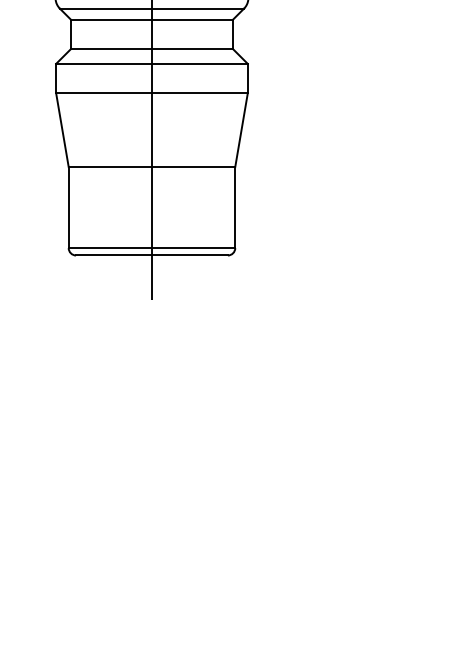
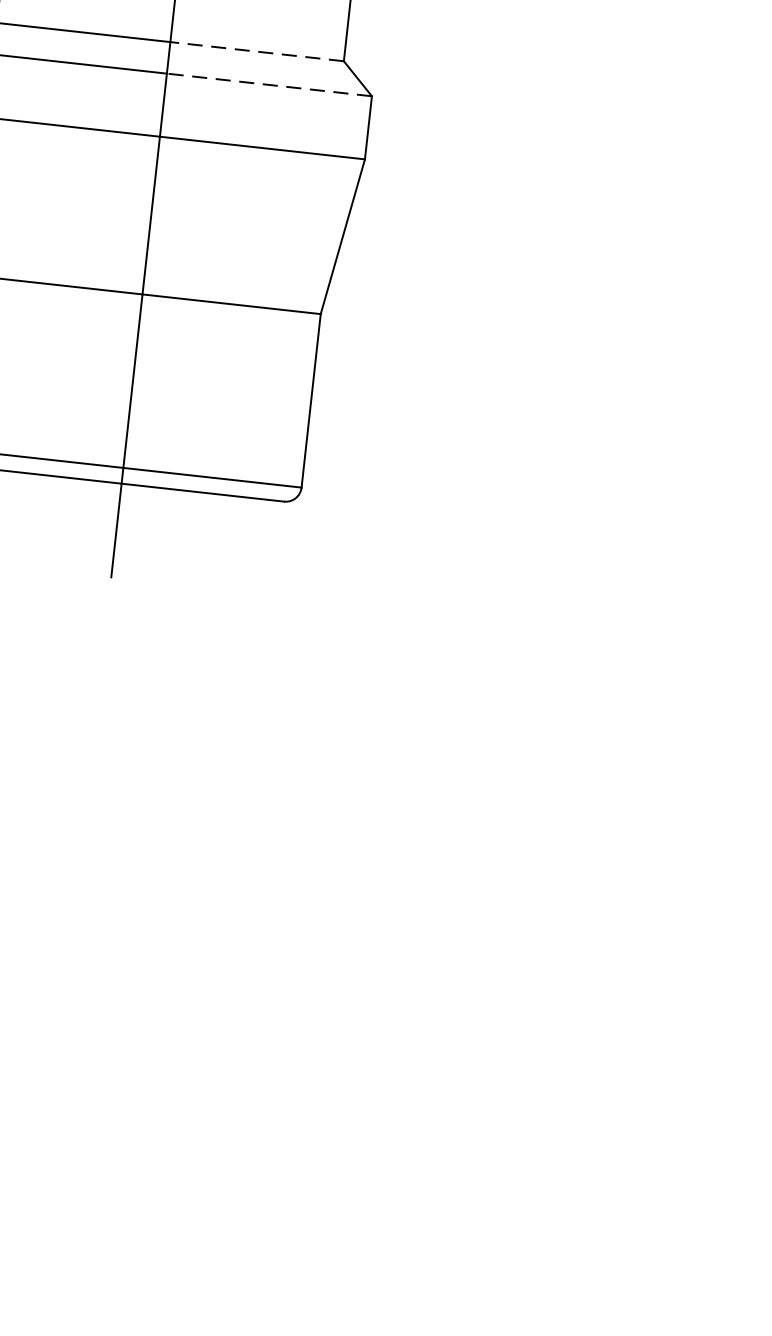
line: (192, 49) -> (256, 52), solid -> dashed
line: (199, 63) -> (268, 84), solid -> dashed

